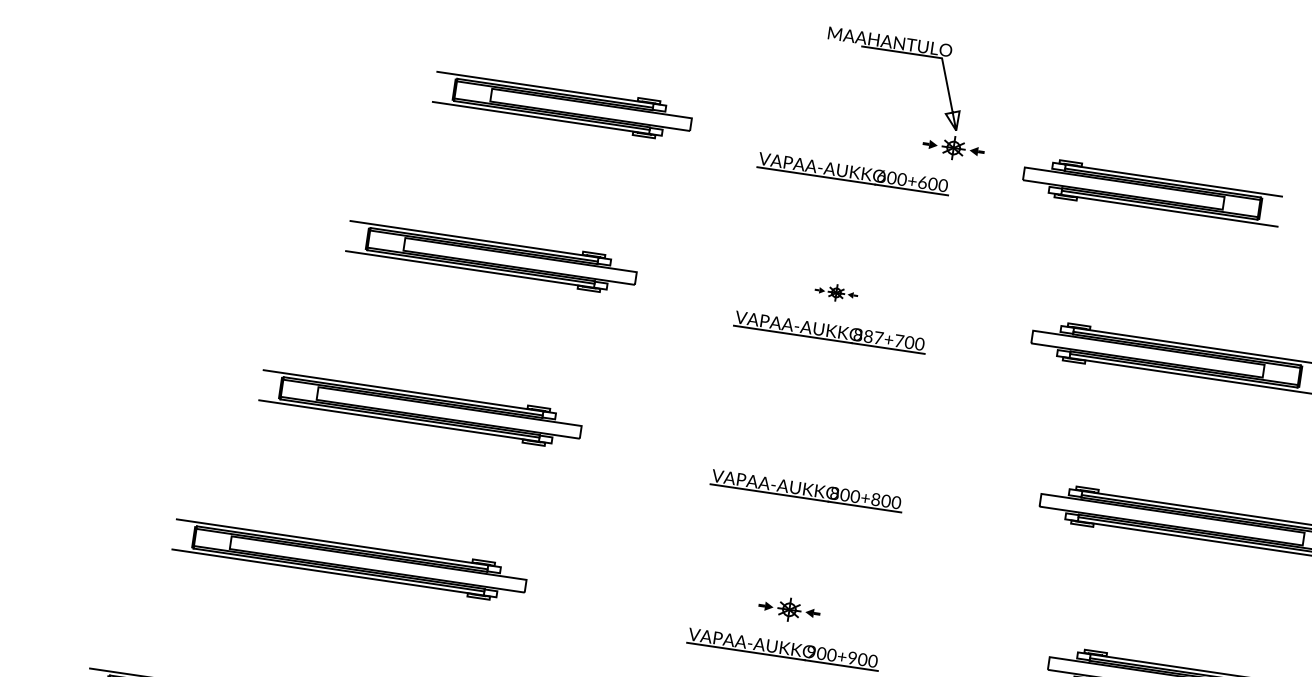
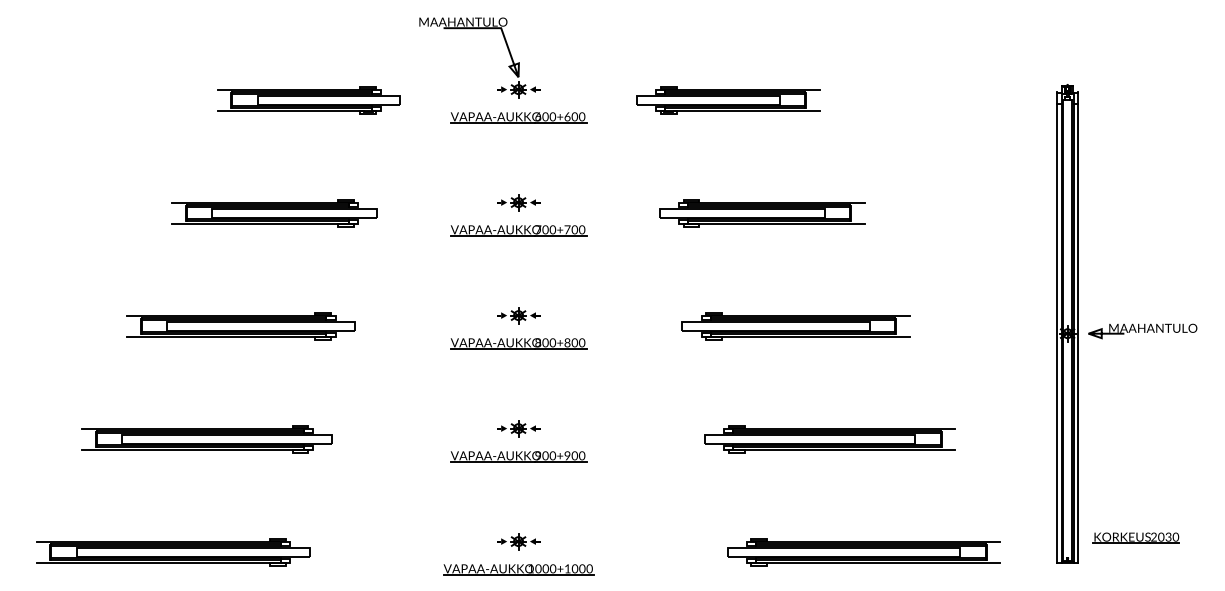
part: (911, 55) -> (479, 29), moved
part: (836, 292) -> (518, 202), size x1.43
text: (868, 336) -> (545, 229), 887+700 -> 700+700
part: (812, 451) -> (518, 315), added

